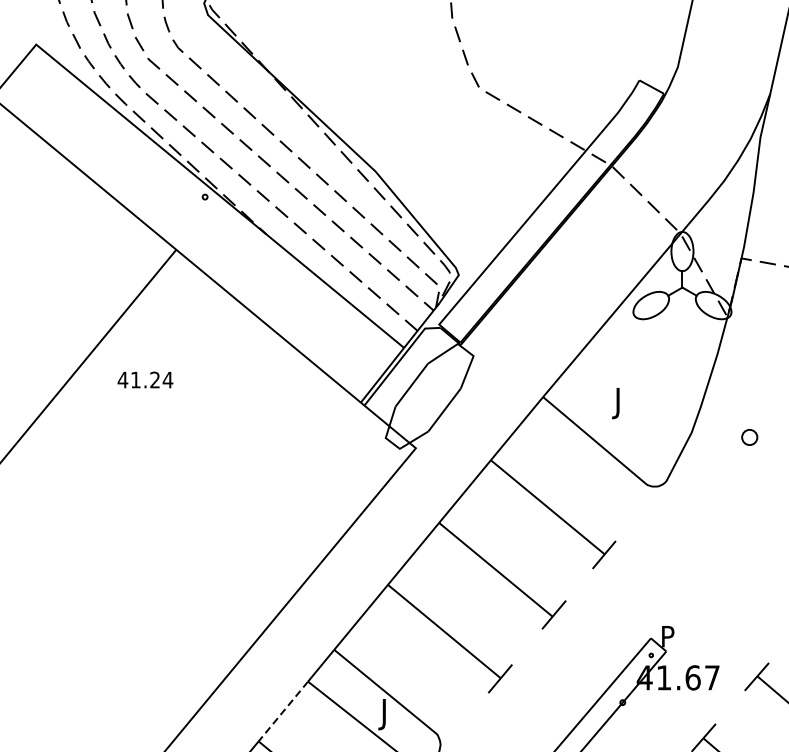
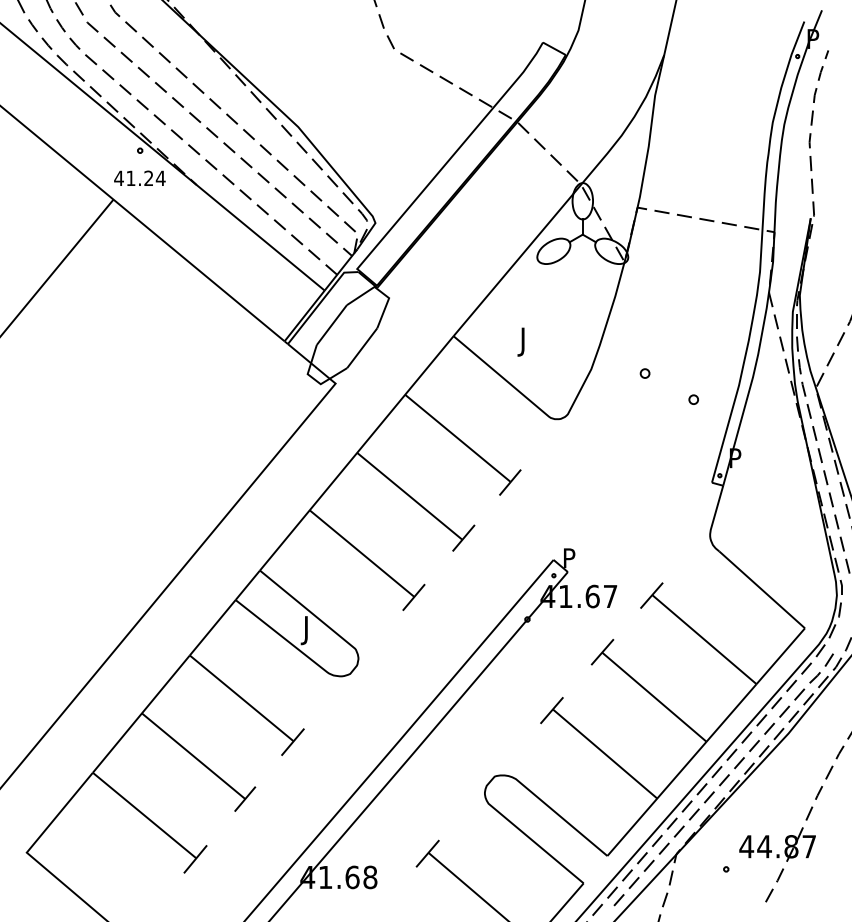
text: (145, 379) -> (139, 177), moved
part: (749, 437) -> (644, 373), size x0.62
line: (283, 711) -> (212, 627), dashed -> solid

